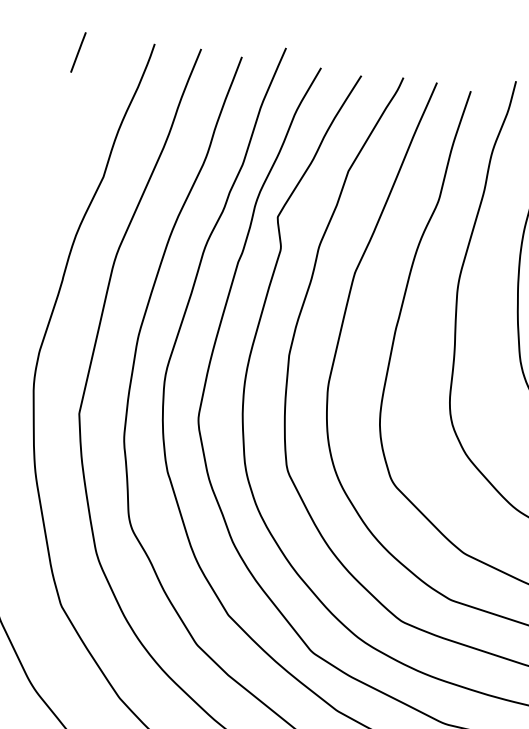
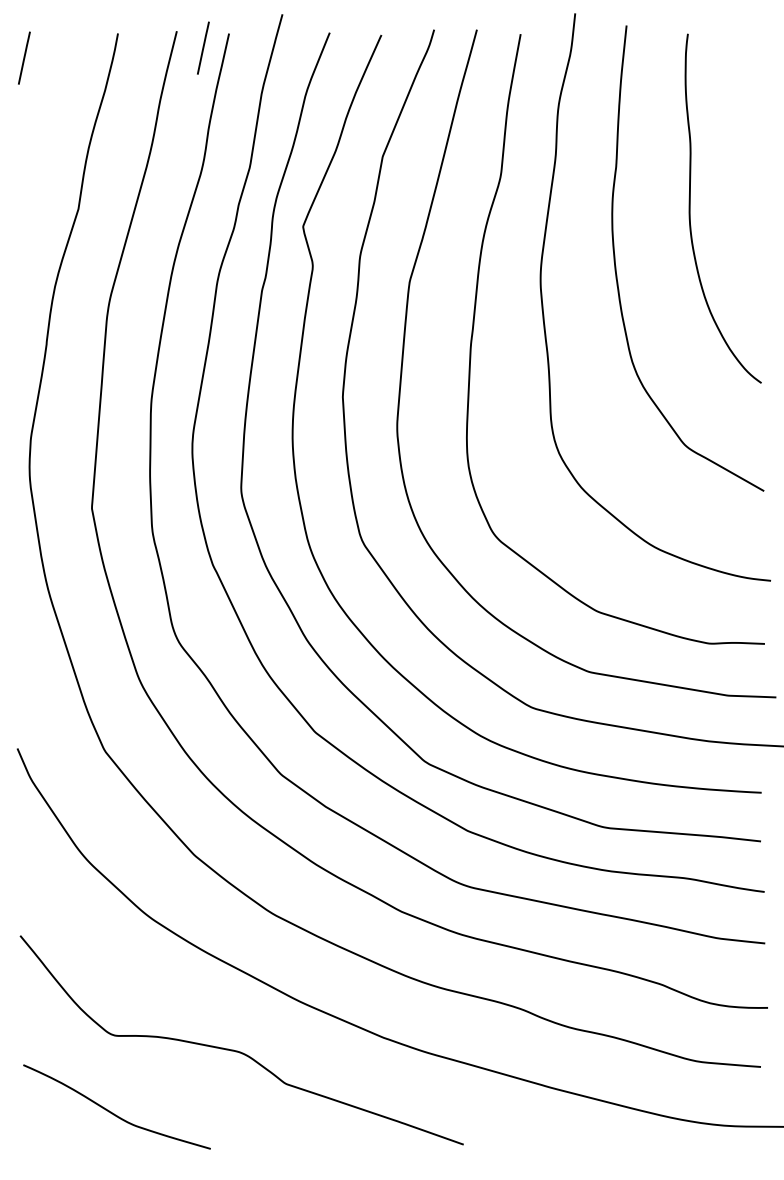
line: (220, 64) -> (203, 47), added

